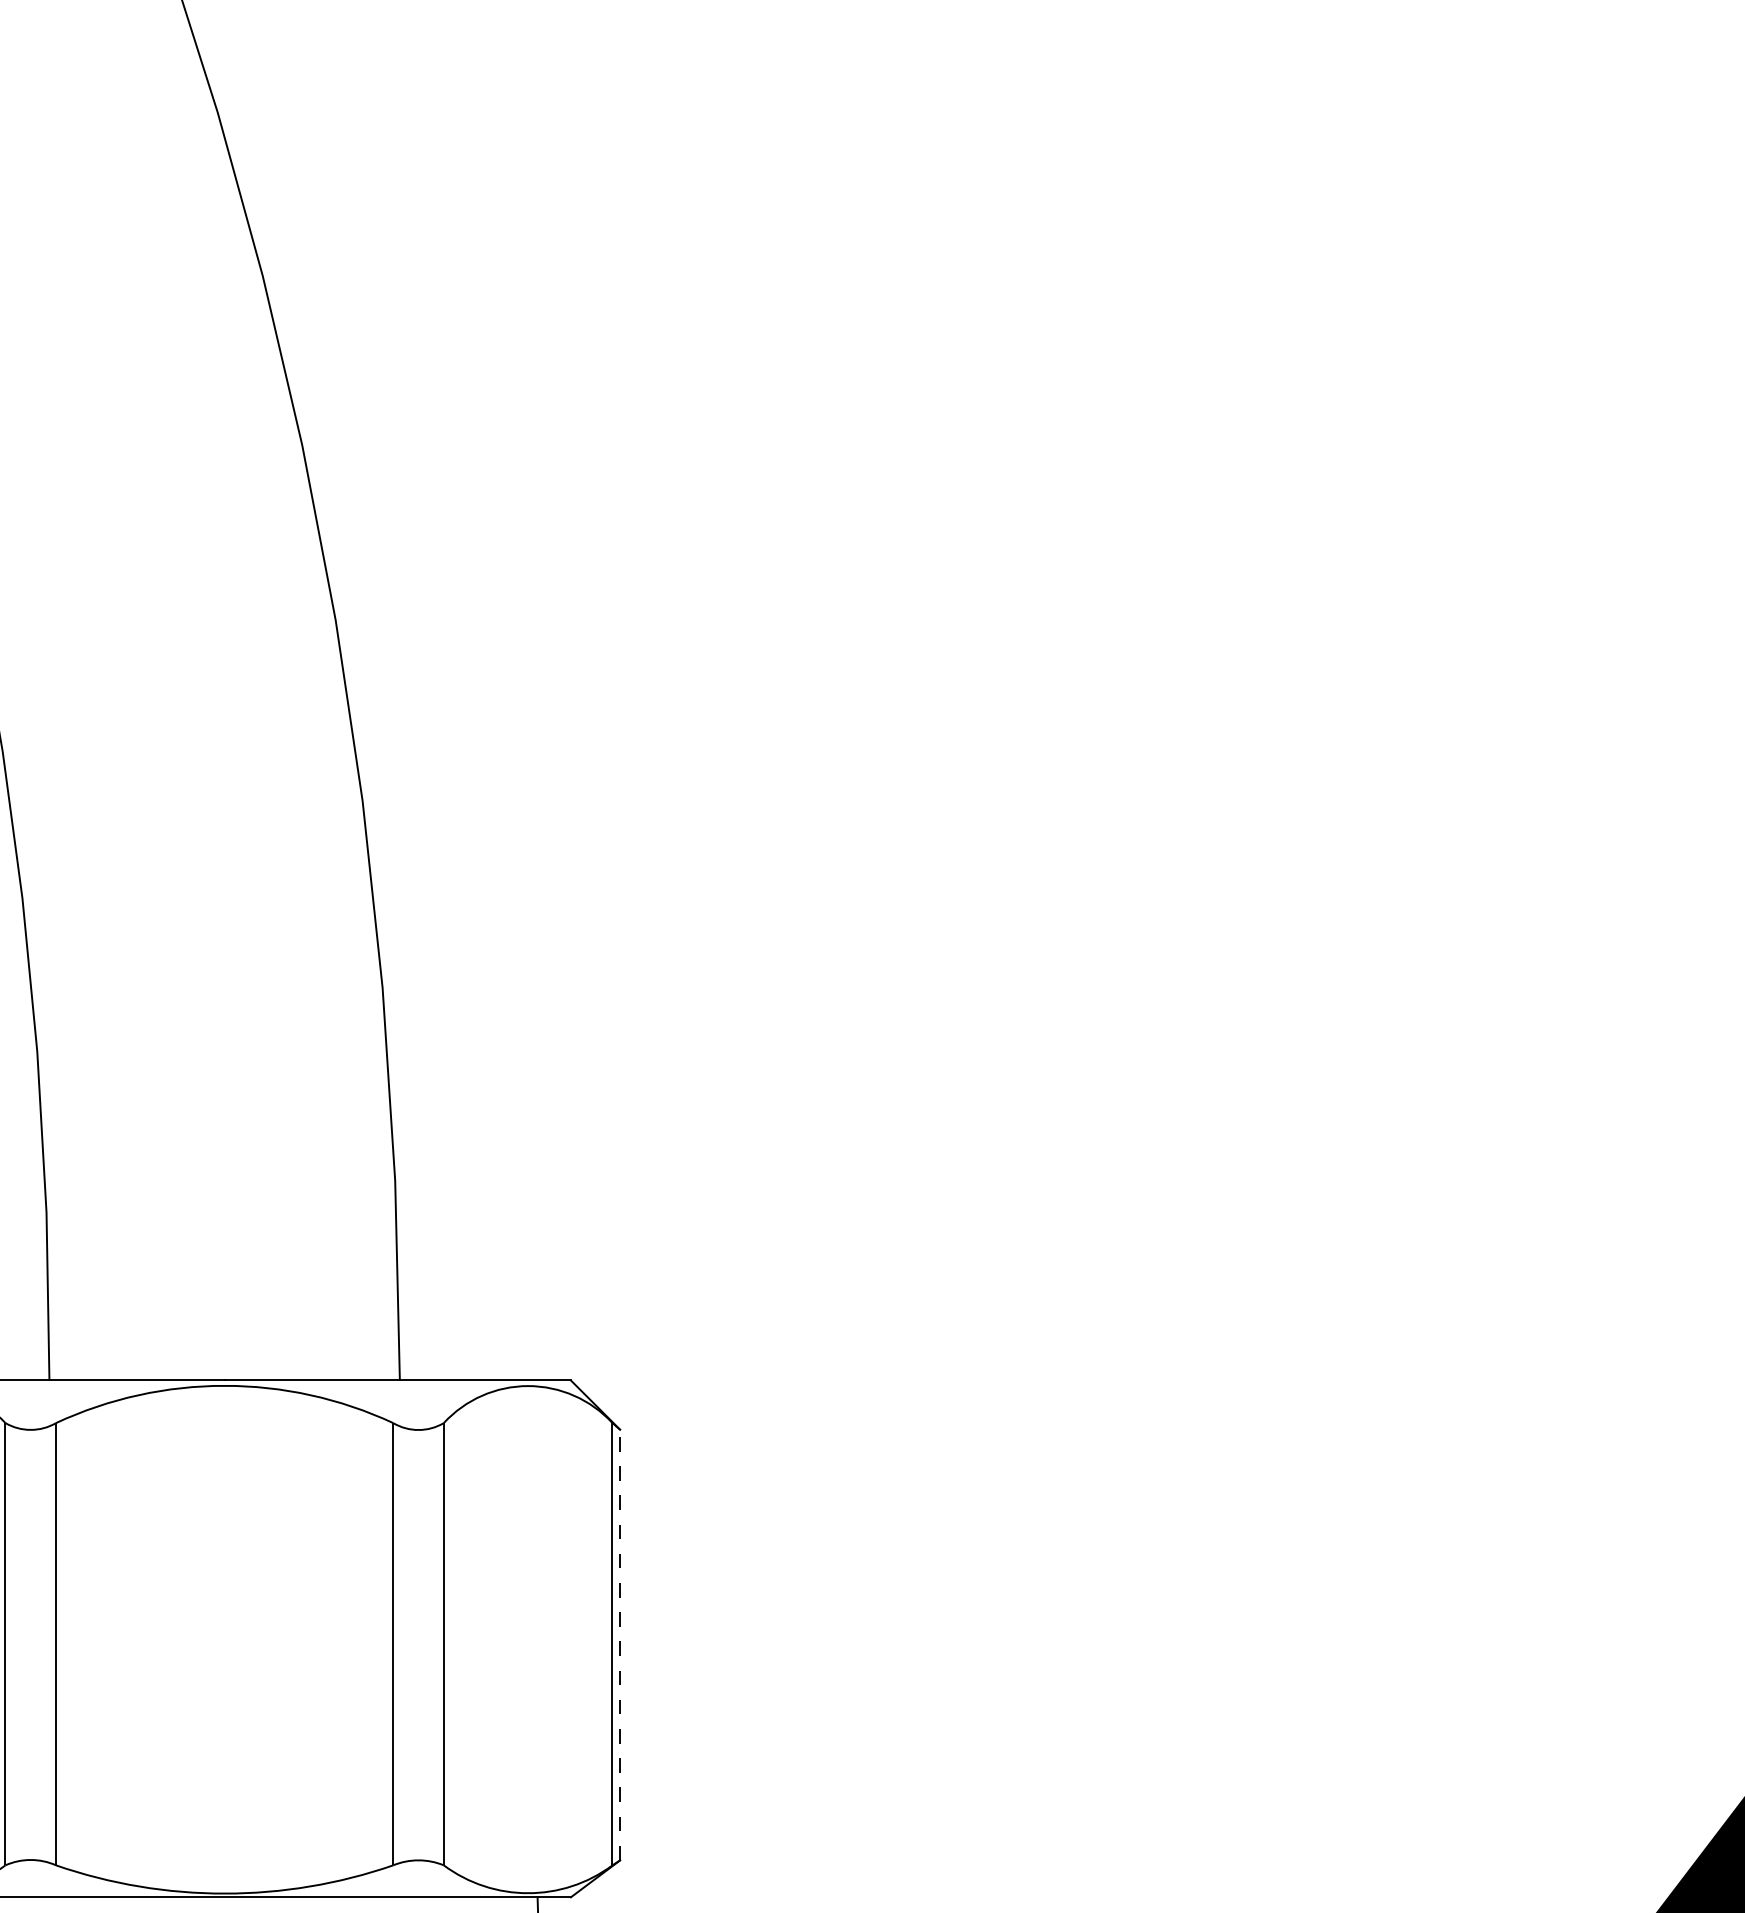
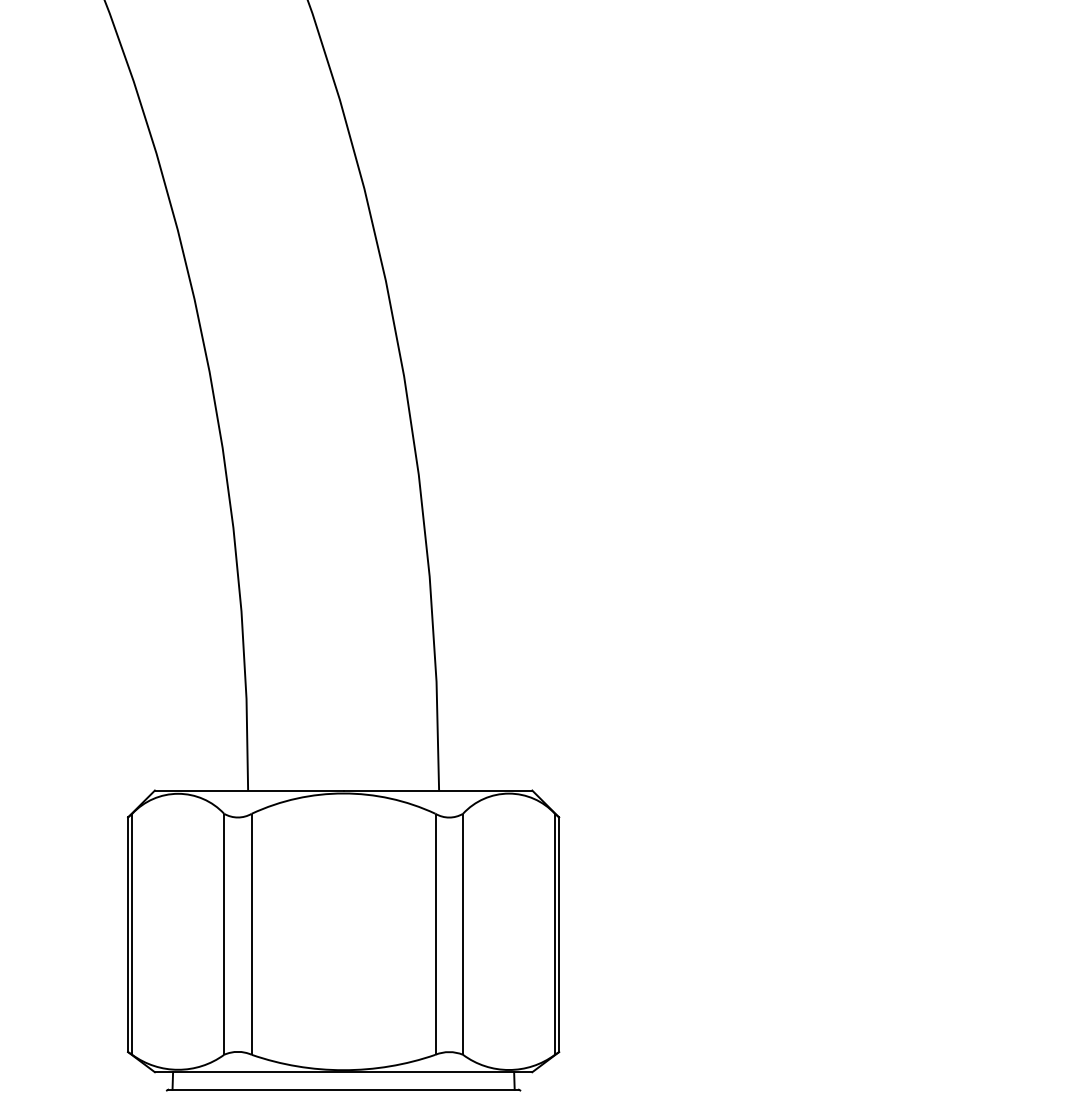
line: (620, 1644) -> (559, 934), dashed -> solid

